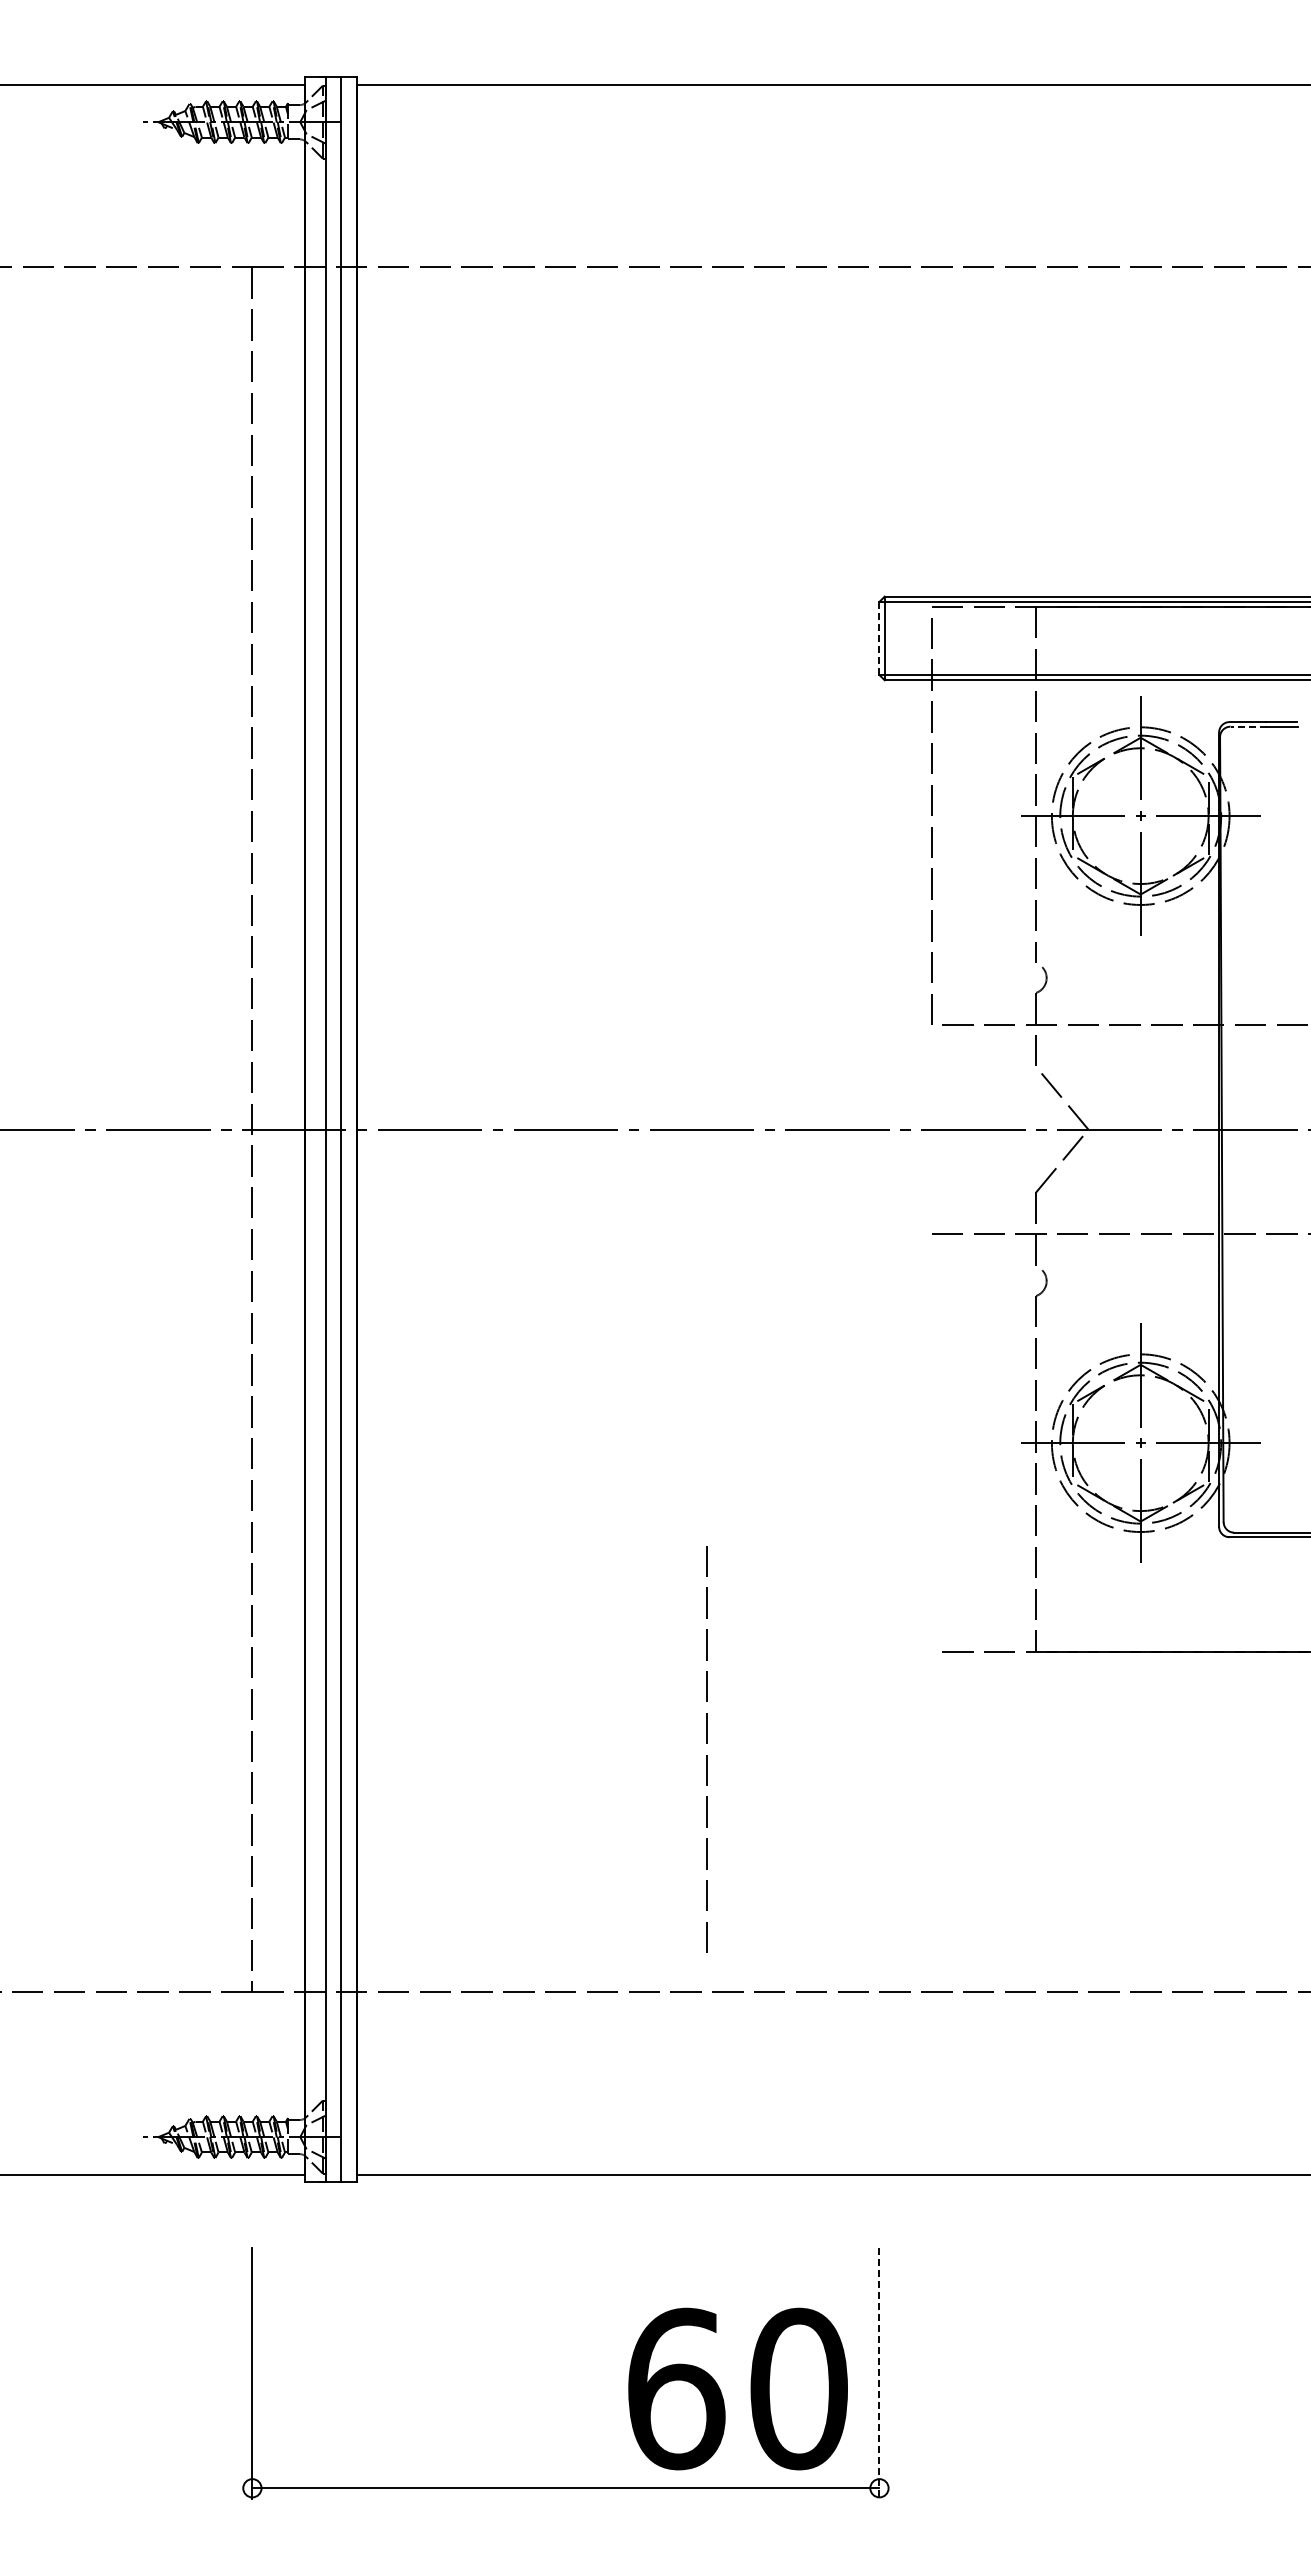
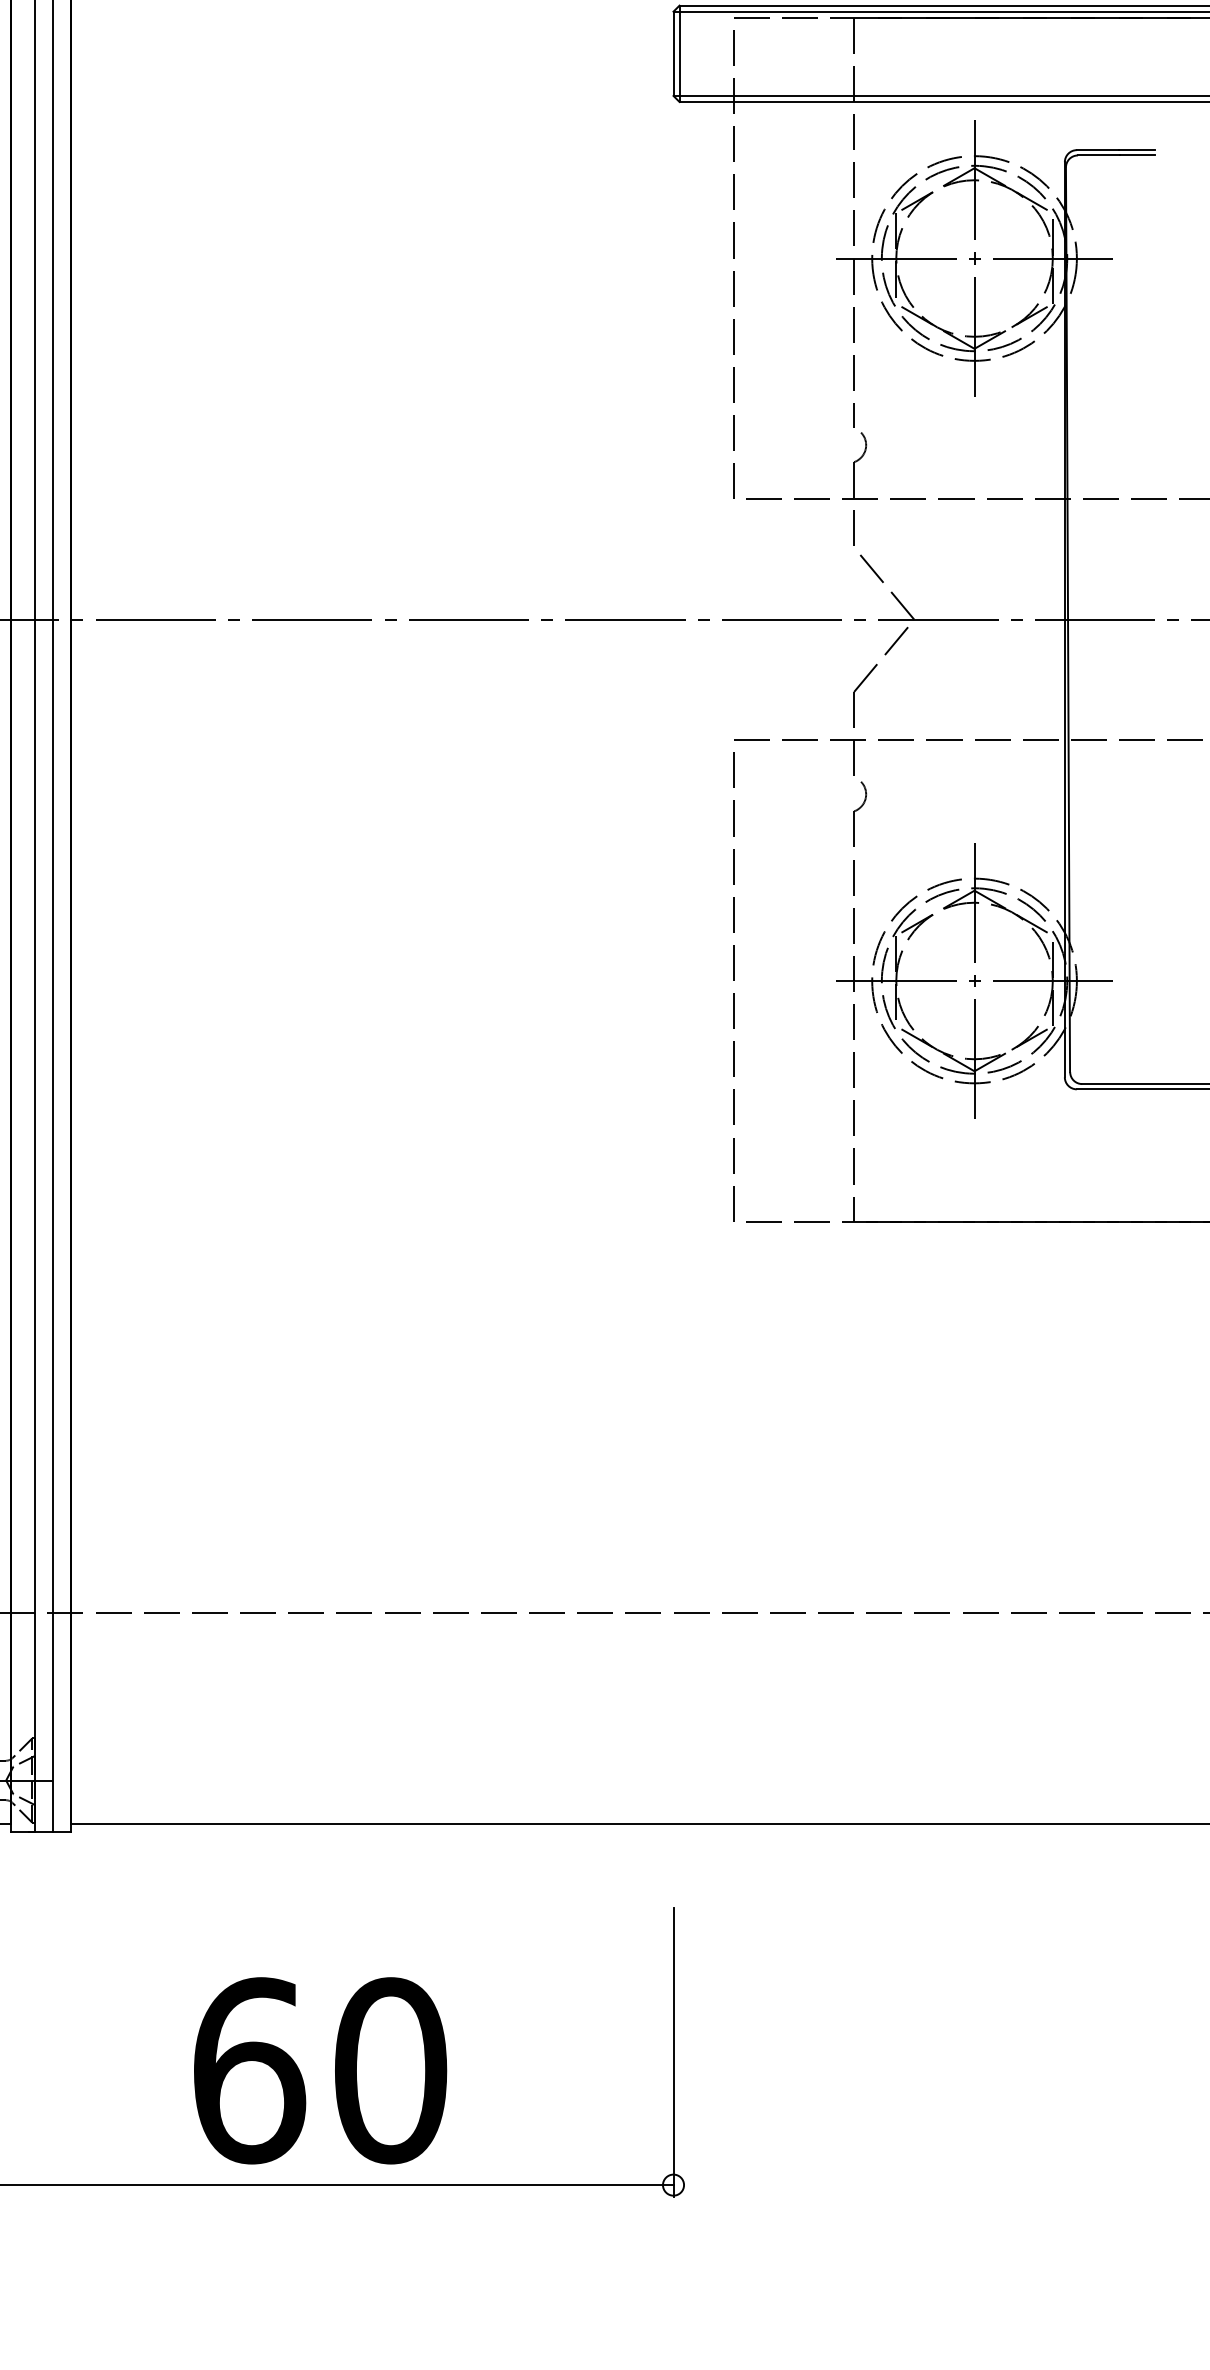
line: (879, 638) -> (673, 53), dashed -> solid
line: (1248, 726) -> (1098, 155), dashed -> solid
line: (706, 1743) -> (733, 980), moved
line: (879, 2373) -> (673, 2052), dashed -> solid
text: (737, 2388) -> (319, 2070), moved

